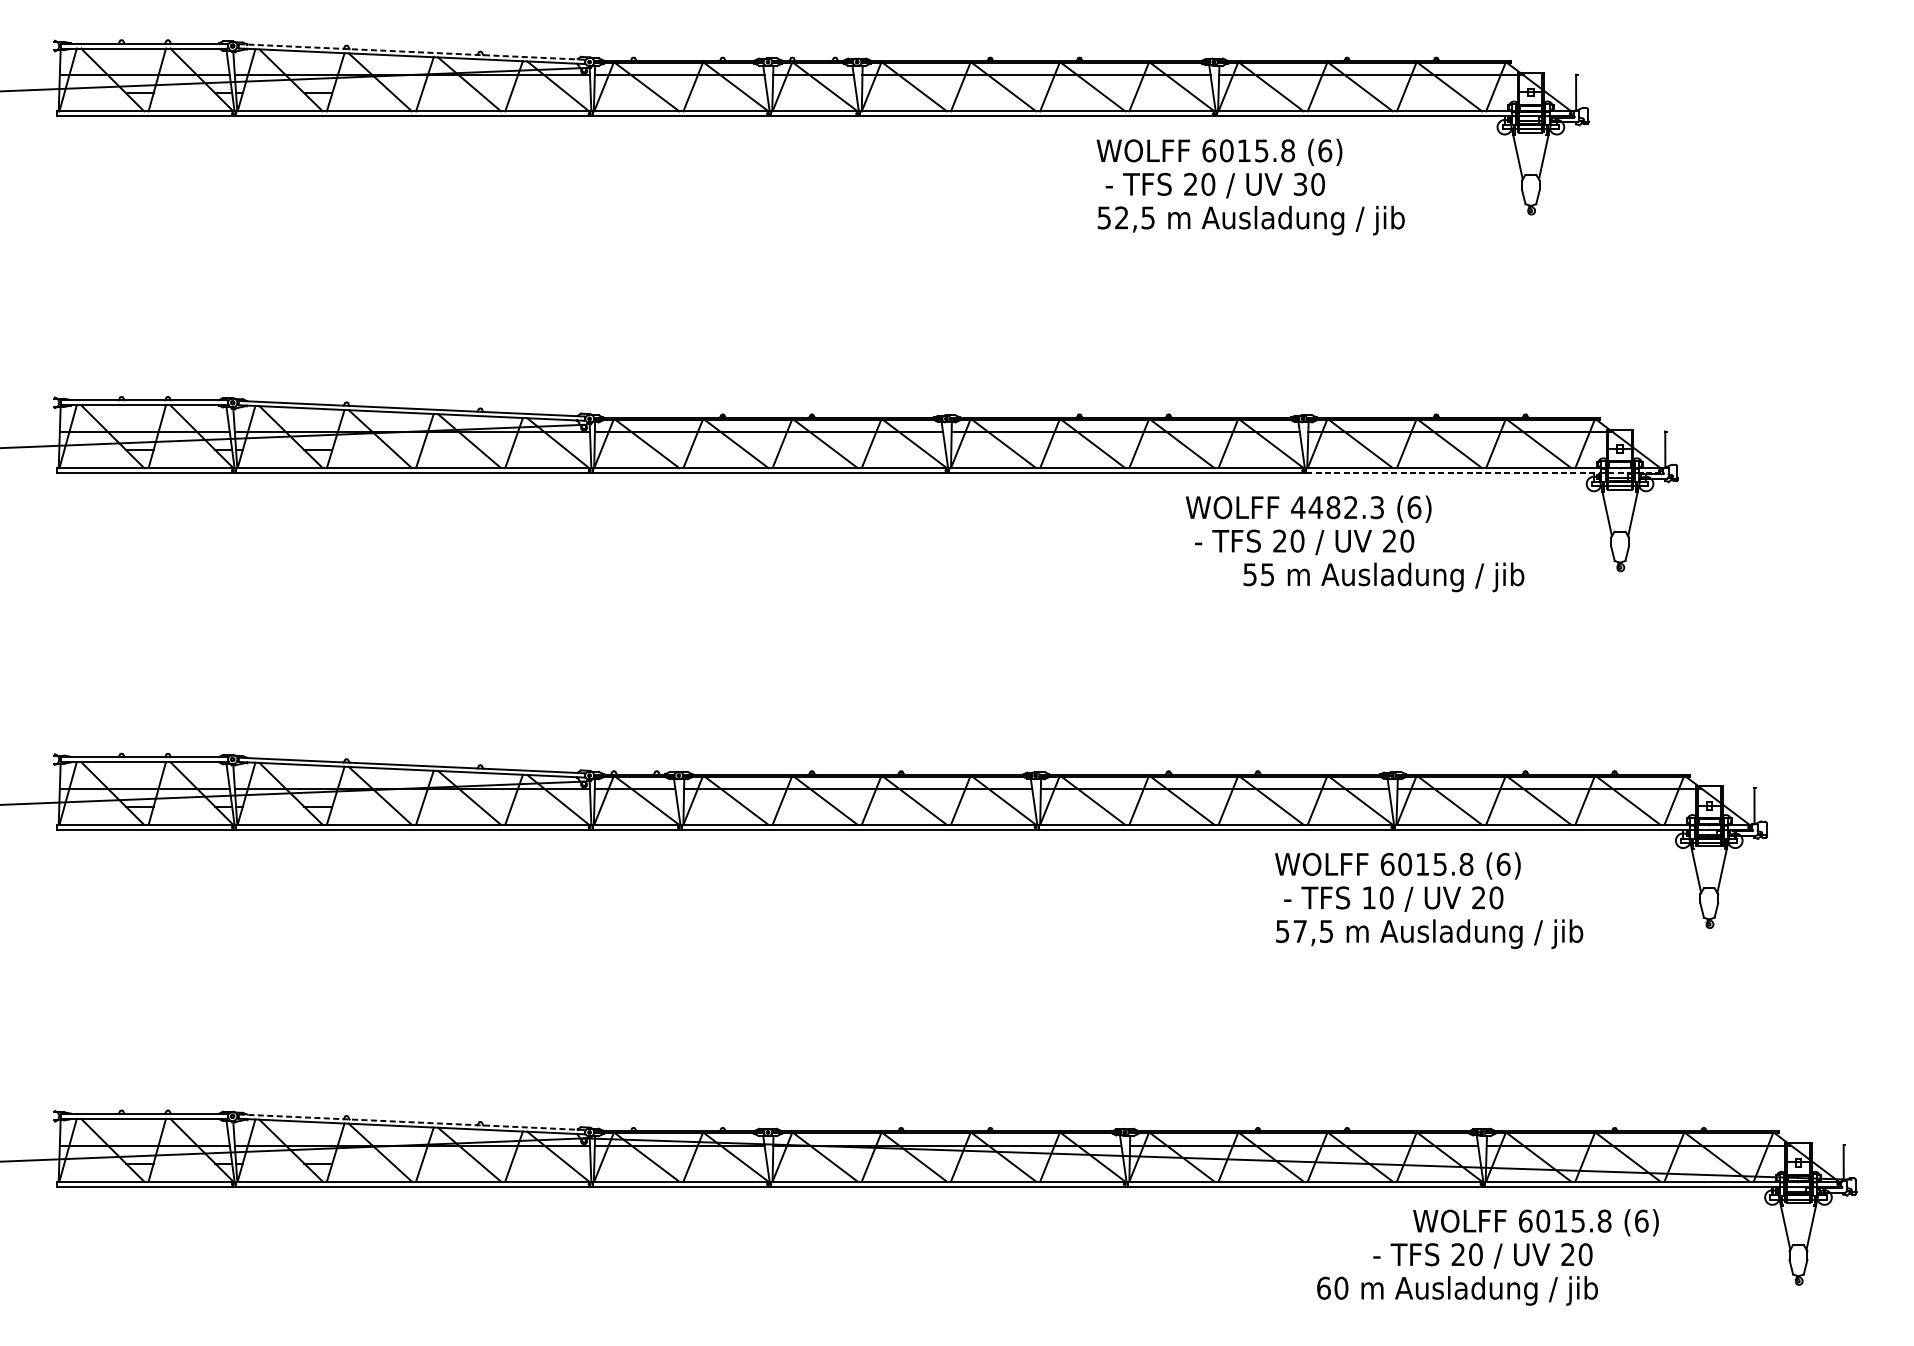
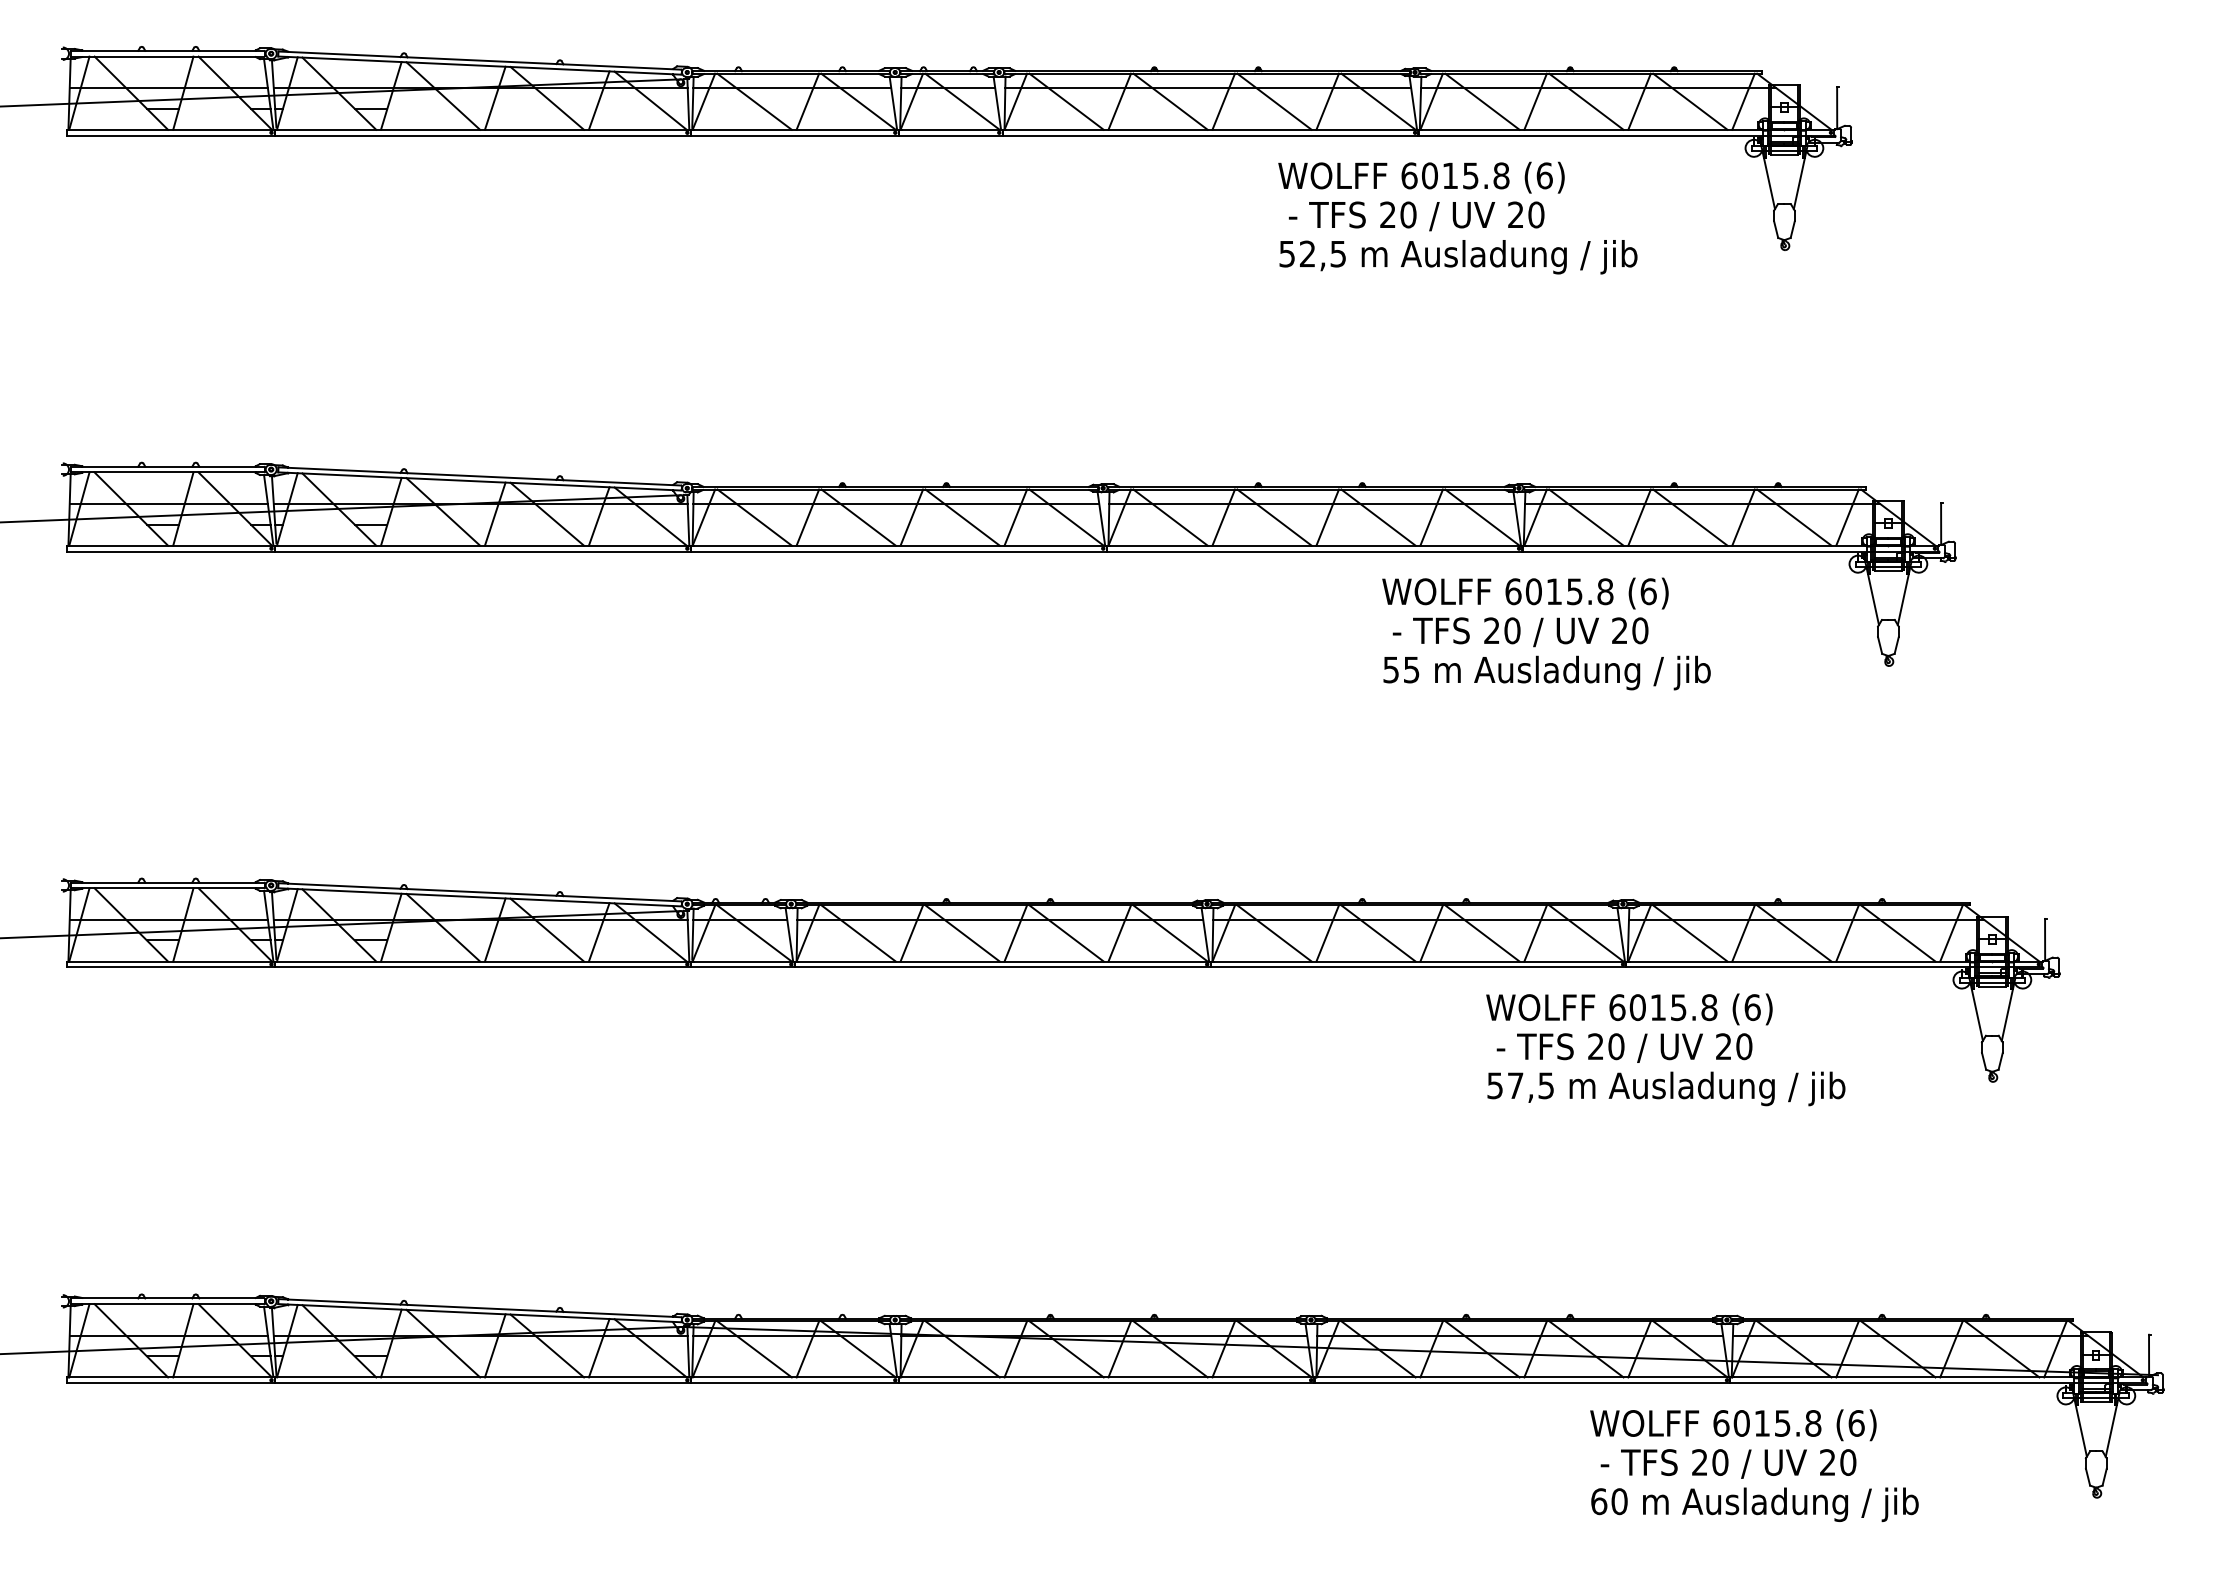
line: (412, 51) -> (480, 60), dashed -> solid
text: (1300, 183) -> (1515, 214), 30 -> 20
line: (1484, 473) -> (1730, 551), dashed -> solid
text: (1337, 507) -> (1558, 591), 4482.3 -> 6015.8
text: (1383, 576) -> (1546, 672), moved
text: (1368, 897) -> (1595, 1046), 10 -> 20
line: (412, 1122) -> (480, 1308), dashed -> solid
text: (1536, 1222) -> (1733, 1425), moved
text: (1457, 1290) -> (1754, 1504), moved

